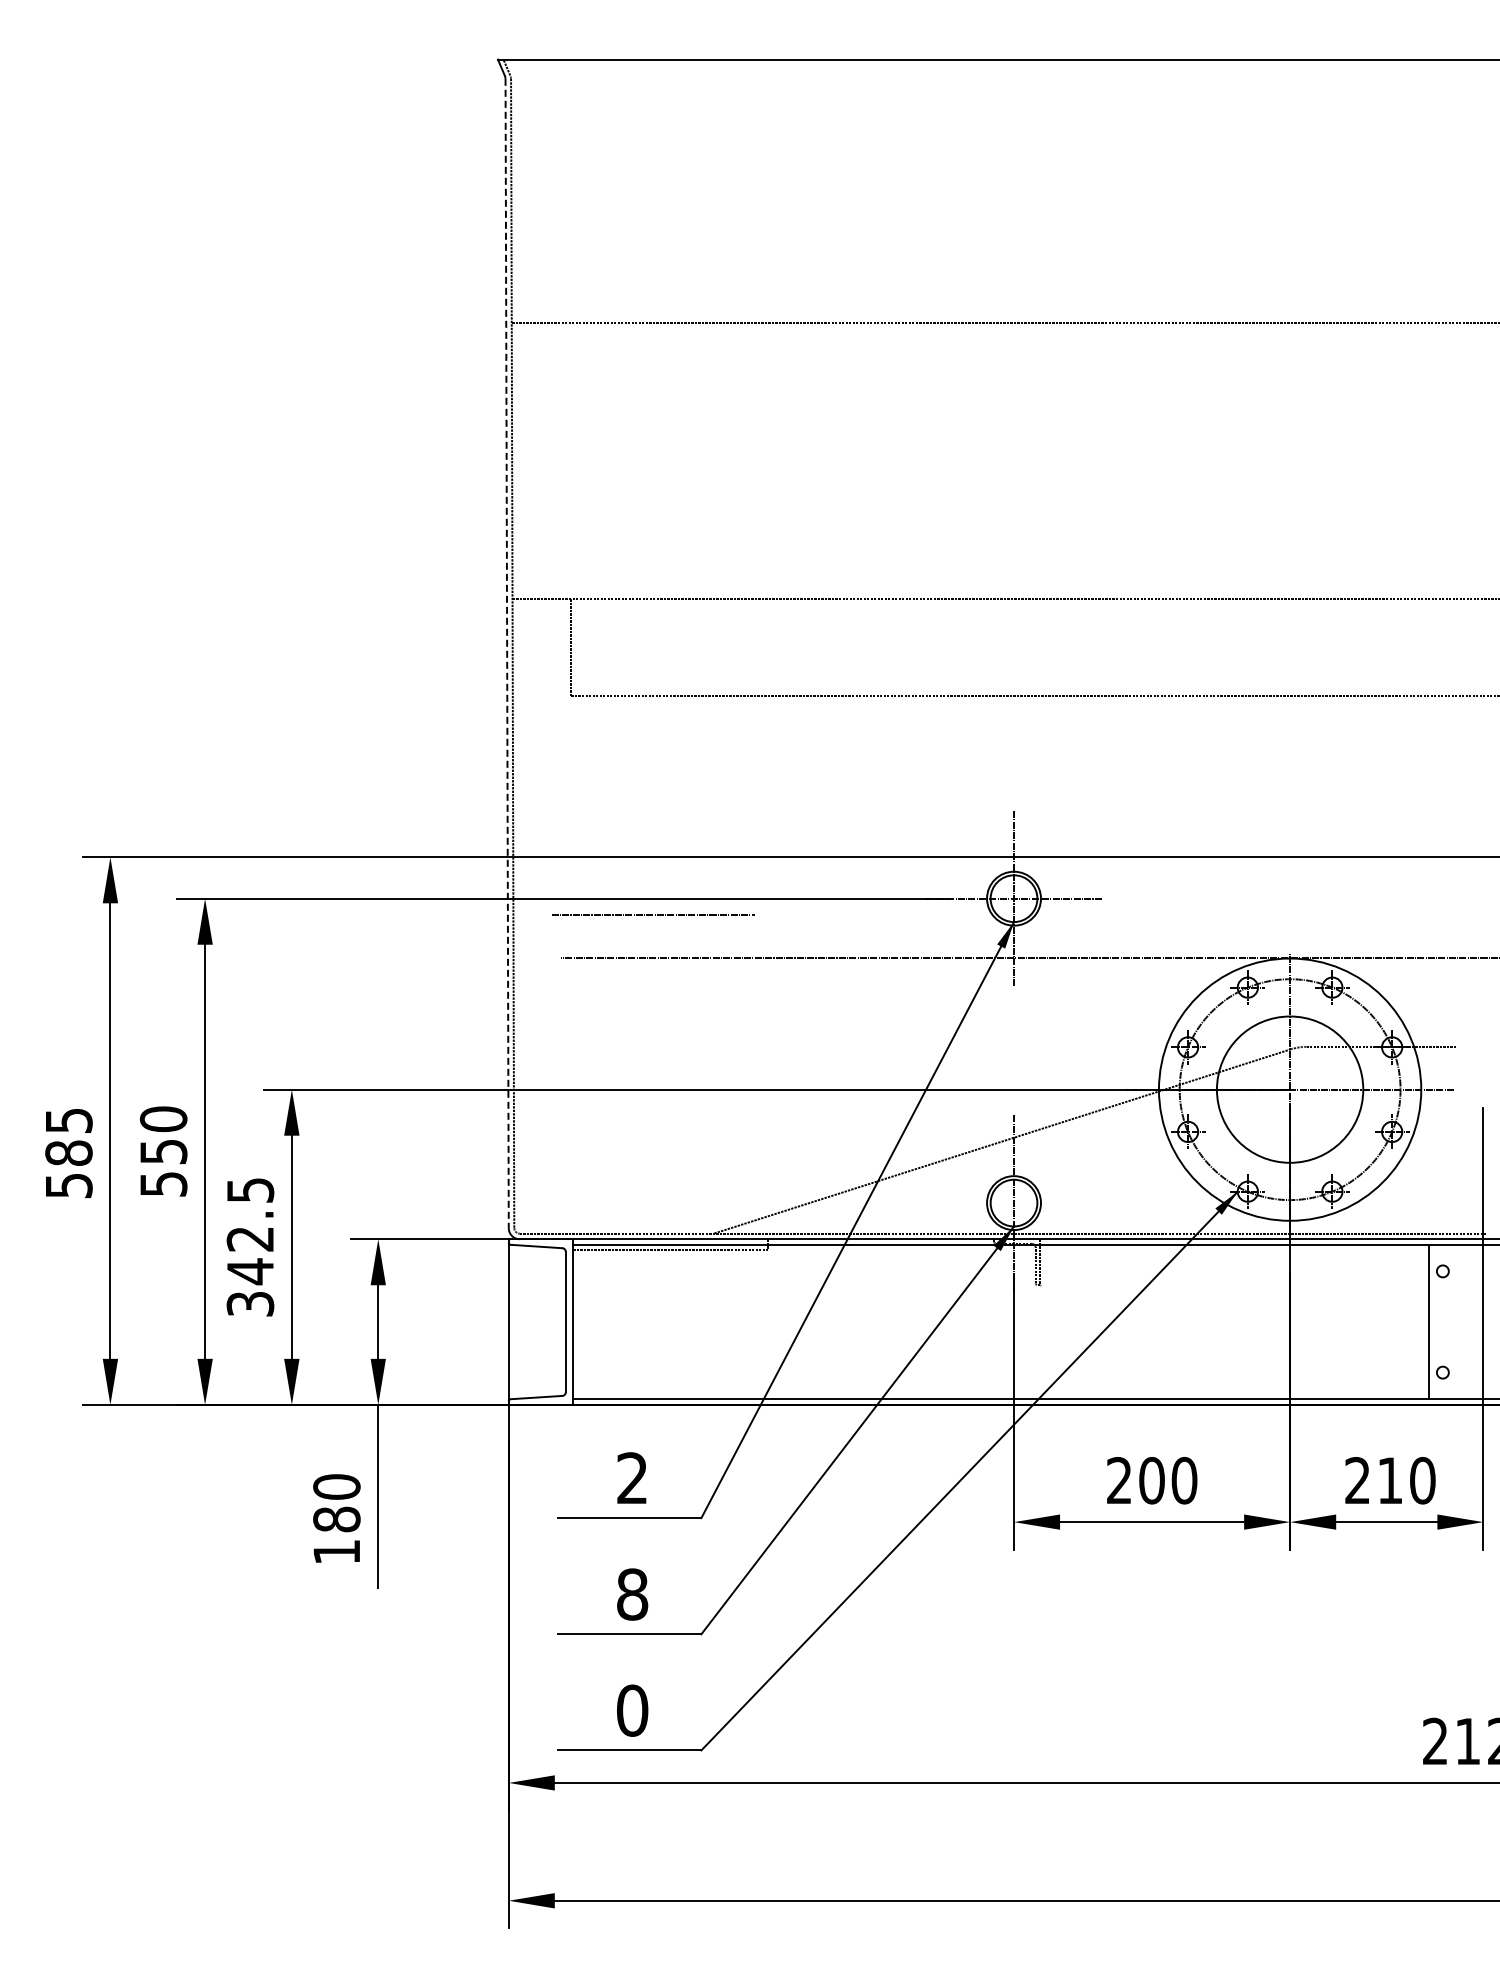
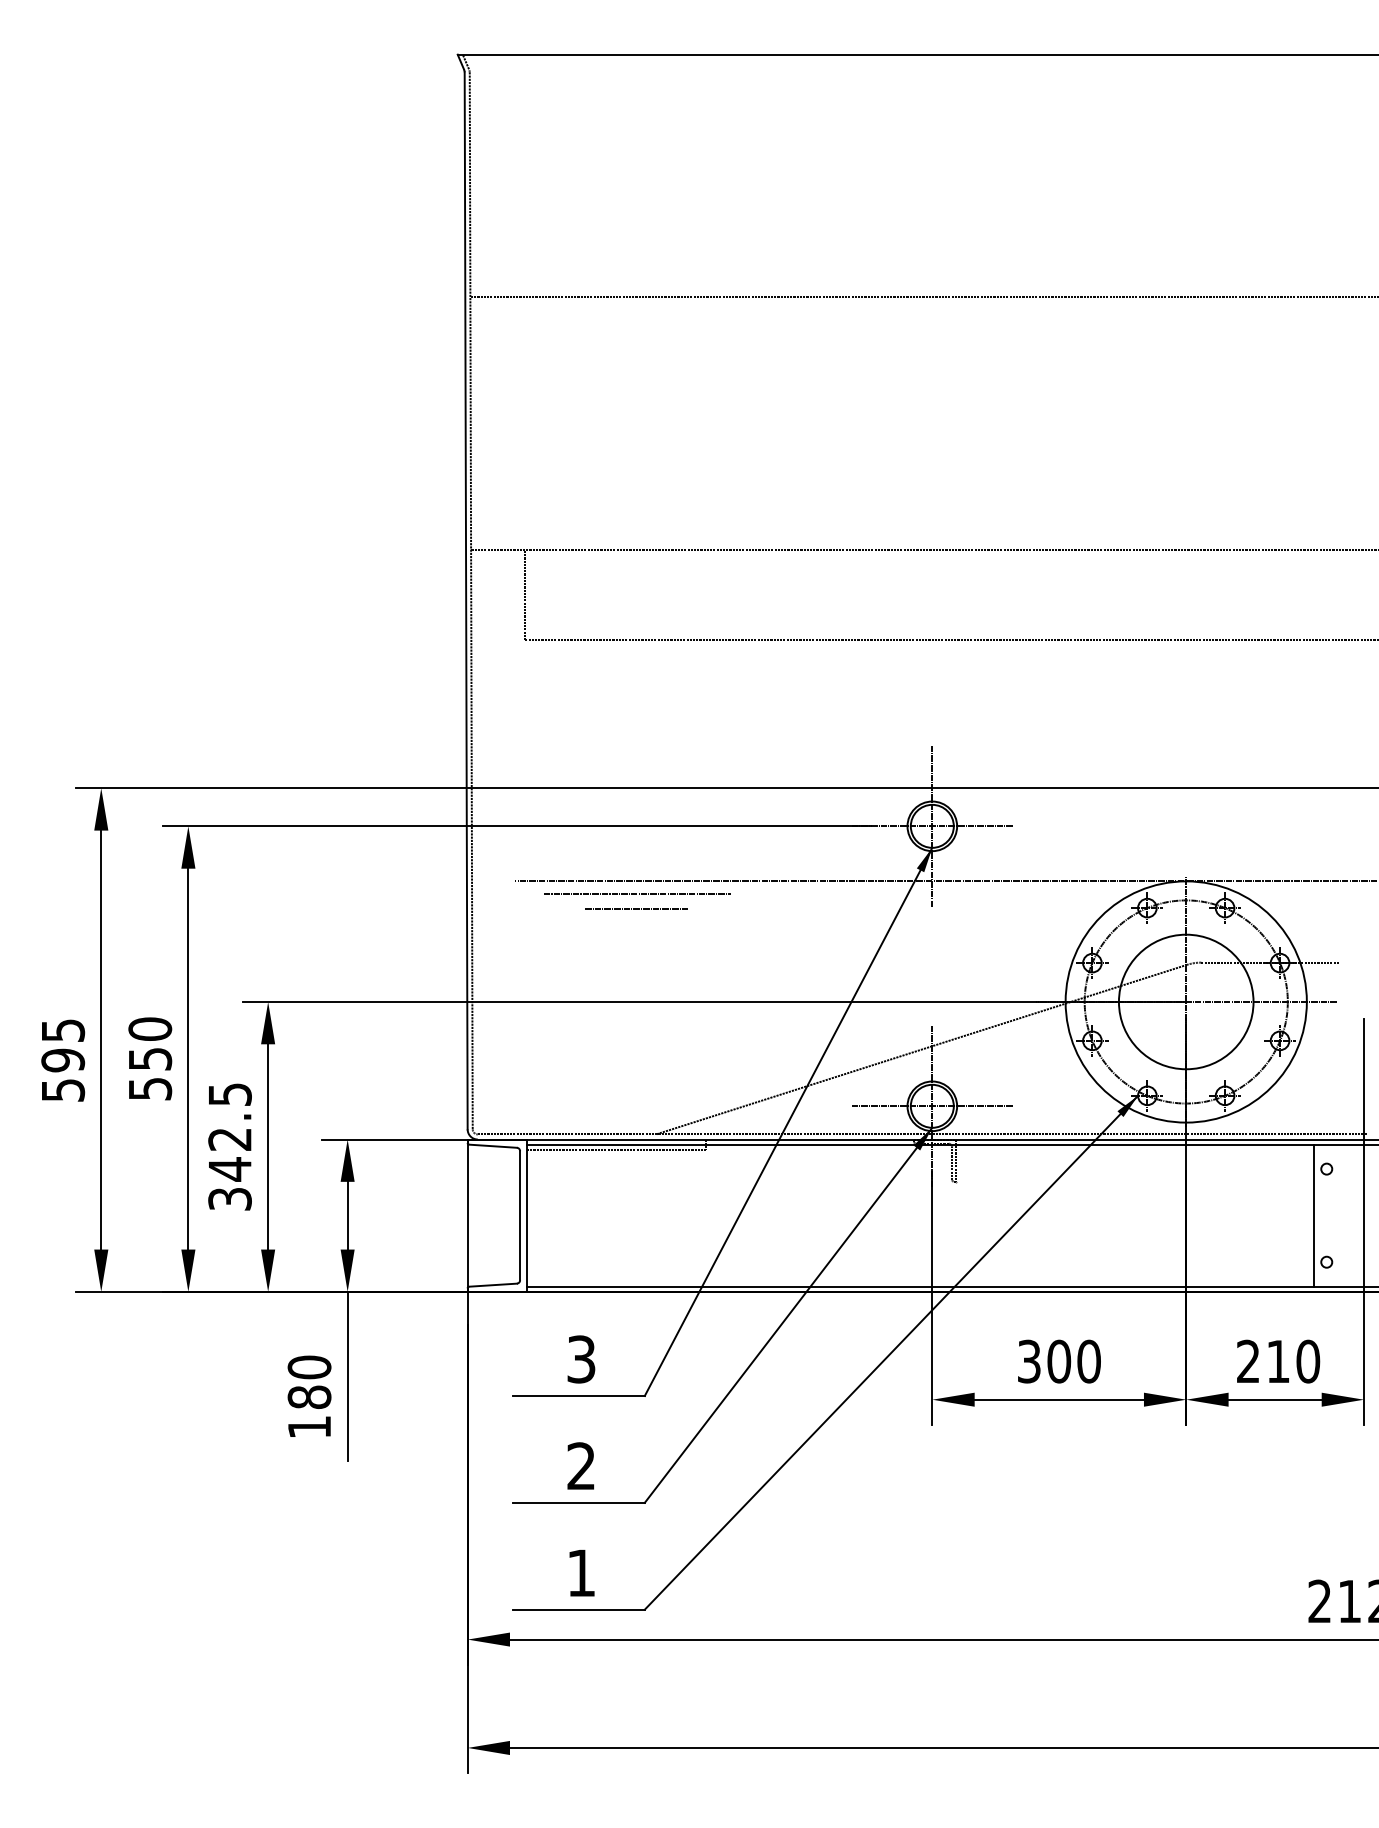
line: (507, 653) -> (466, 600), dashed -> solid
line: (652, 914) -> (636, 893), moved
line: (692, 987) -> (636, 908), added
text: (68, 1153) -> (62, 1060), 585 -> 595
line: (1013, 1203) -> (931, 1106), added
text: (632, 1478) -> (581, 1359), 2 -> 3
text: (1119, 1480) -> (1029, 1361), 200 -> 300
text: (632, 1594) -> (581, 1466), 8 -> 2
text: (632, 1710) -> (581, 1572), 0 -> 1

